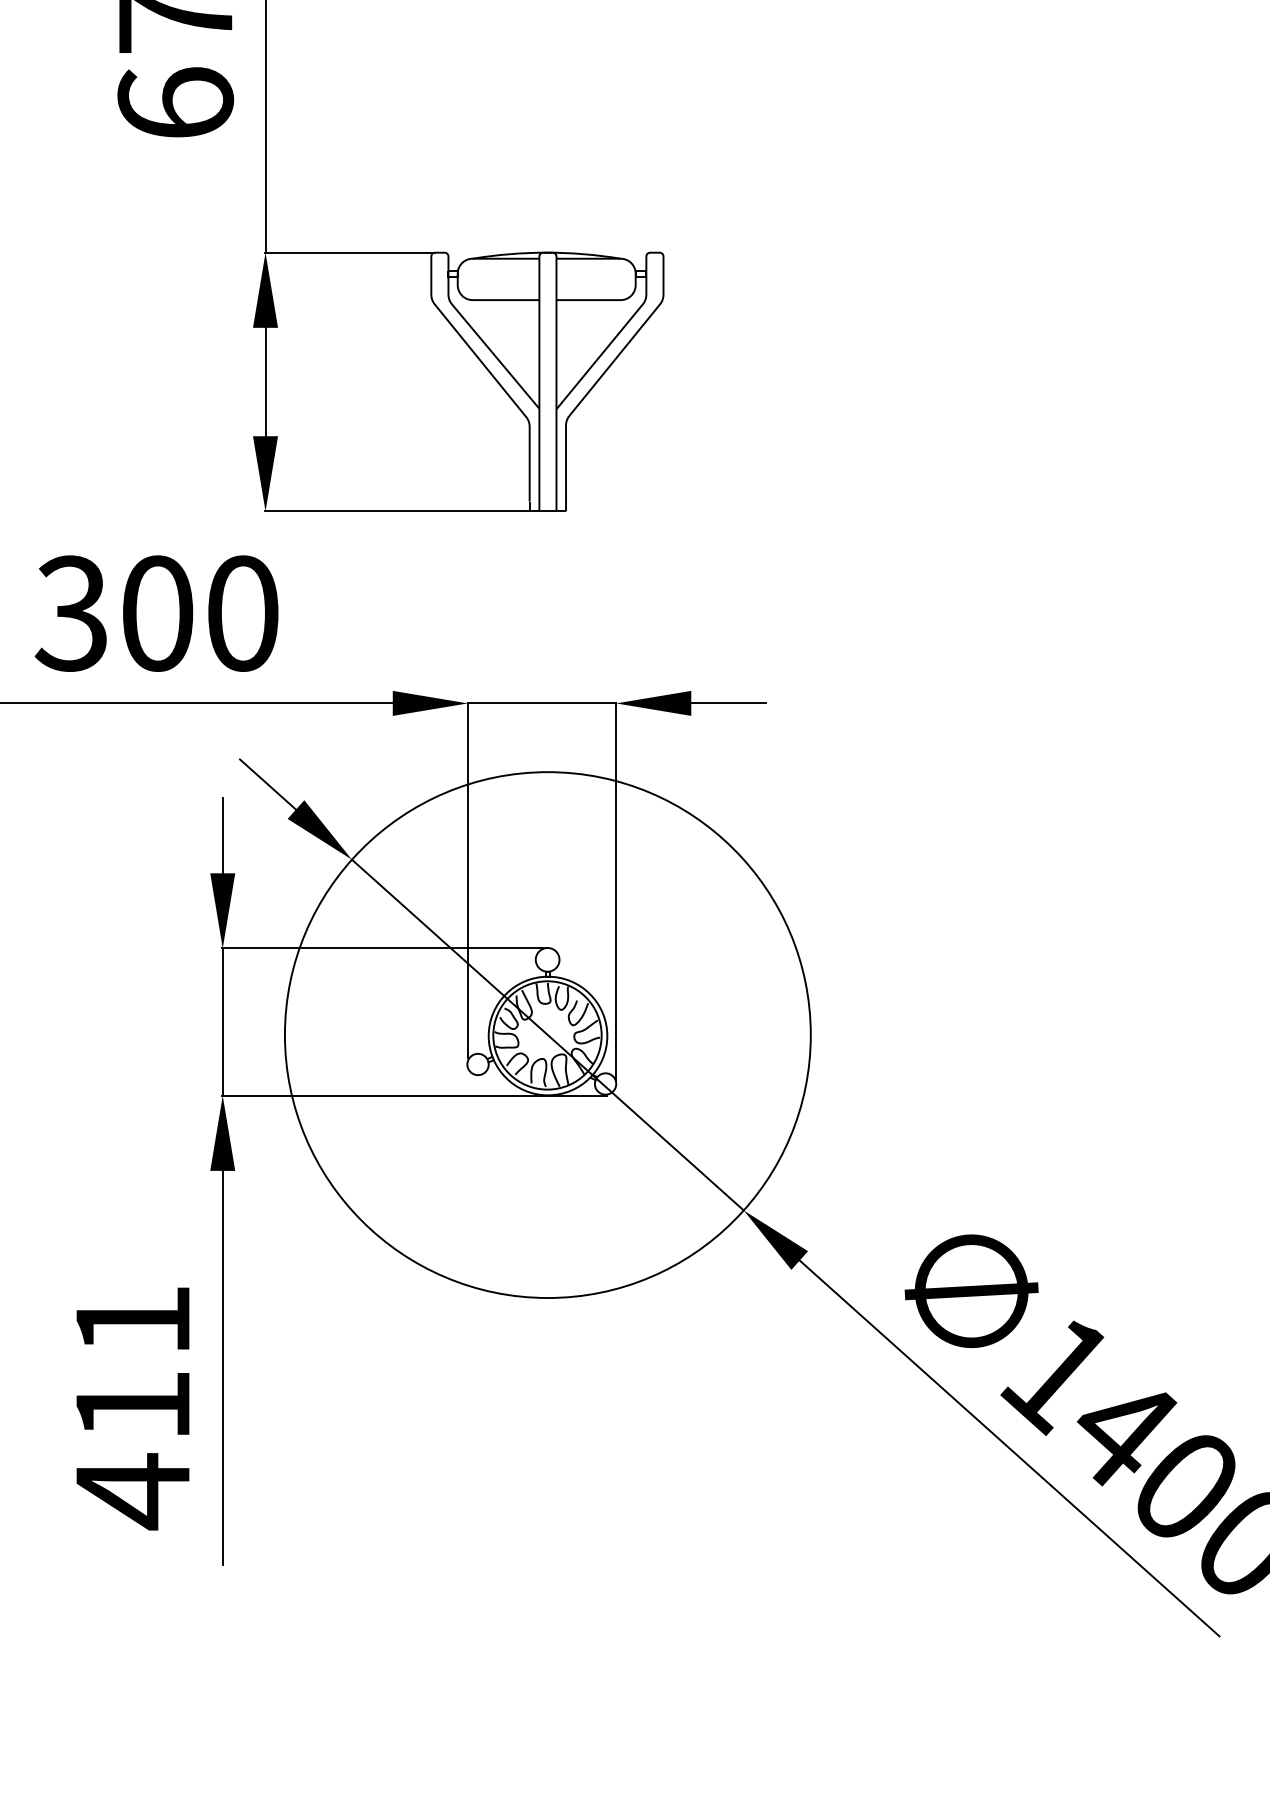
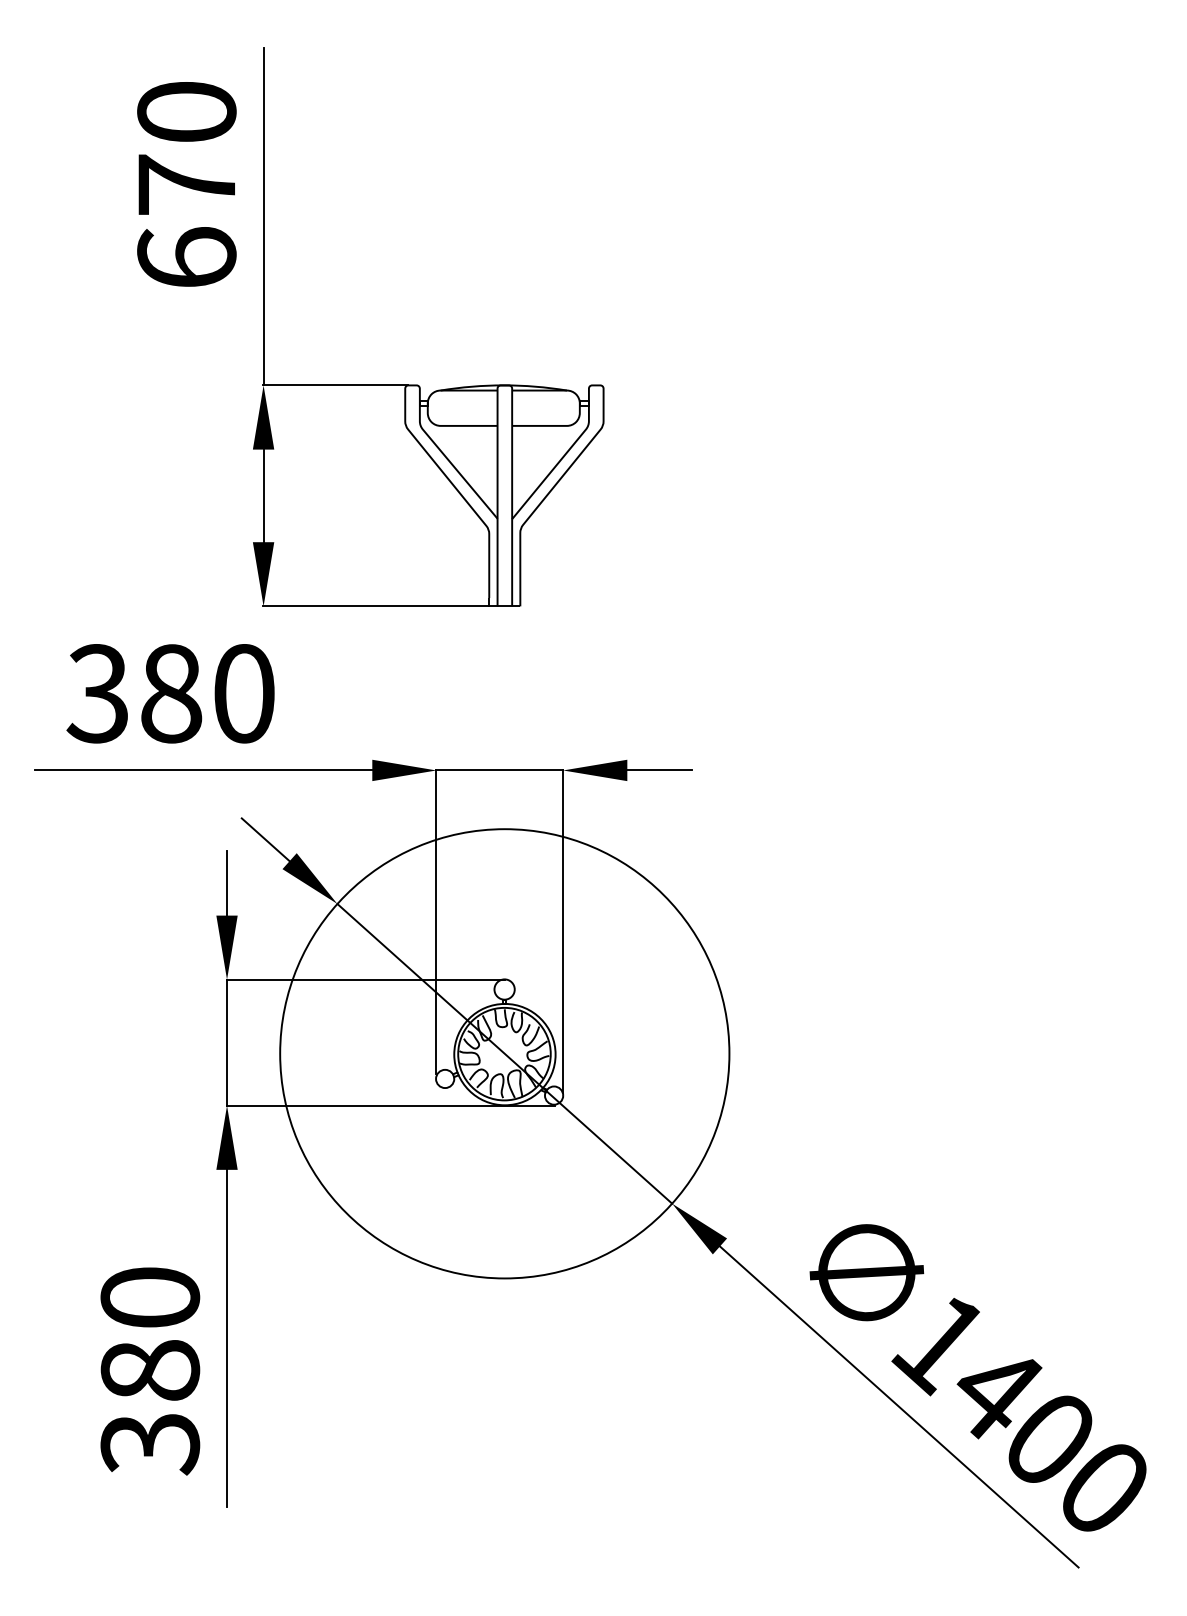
text: (157, 613) -> (171, 693), 300 -> 380
text: (133, 1408) -> (150, 1372), 411 -> 380

